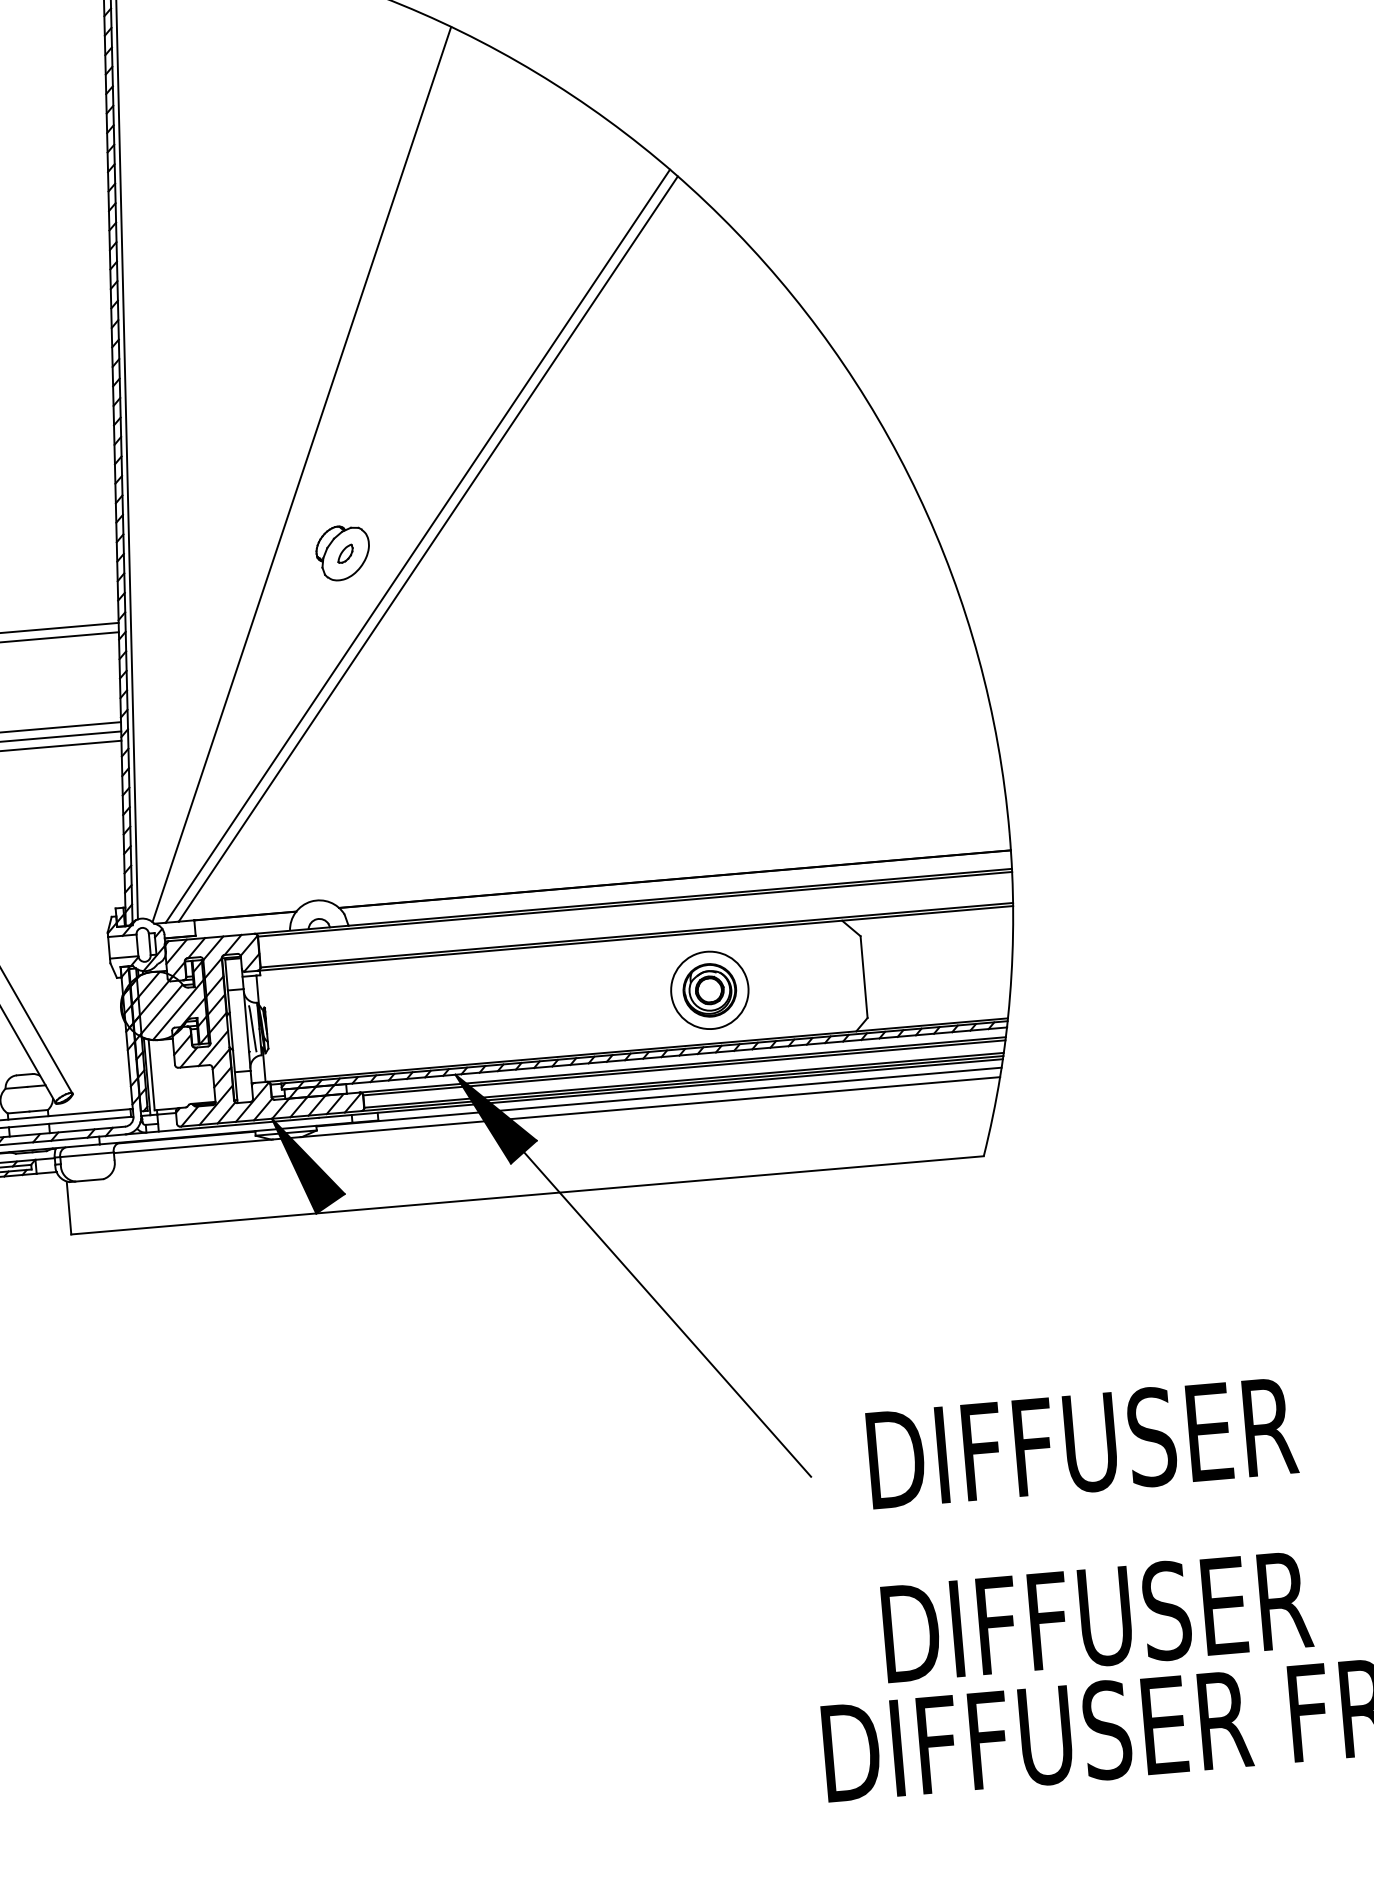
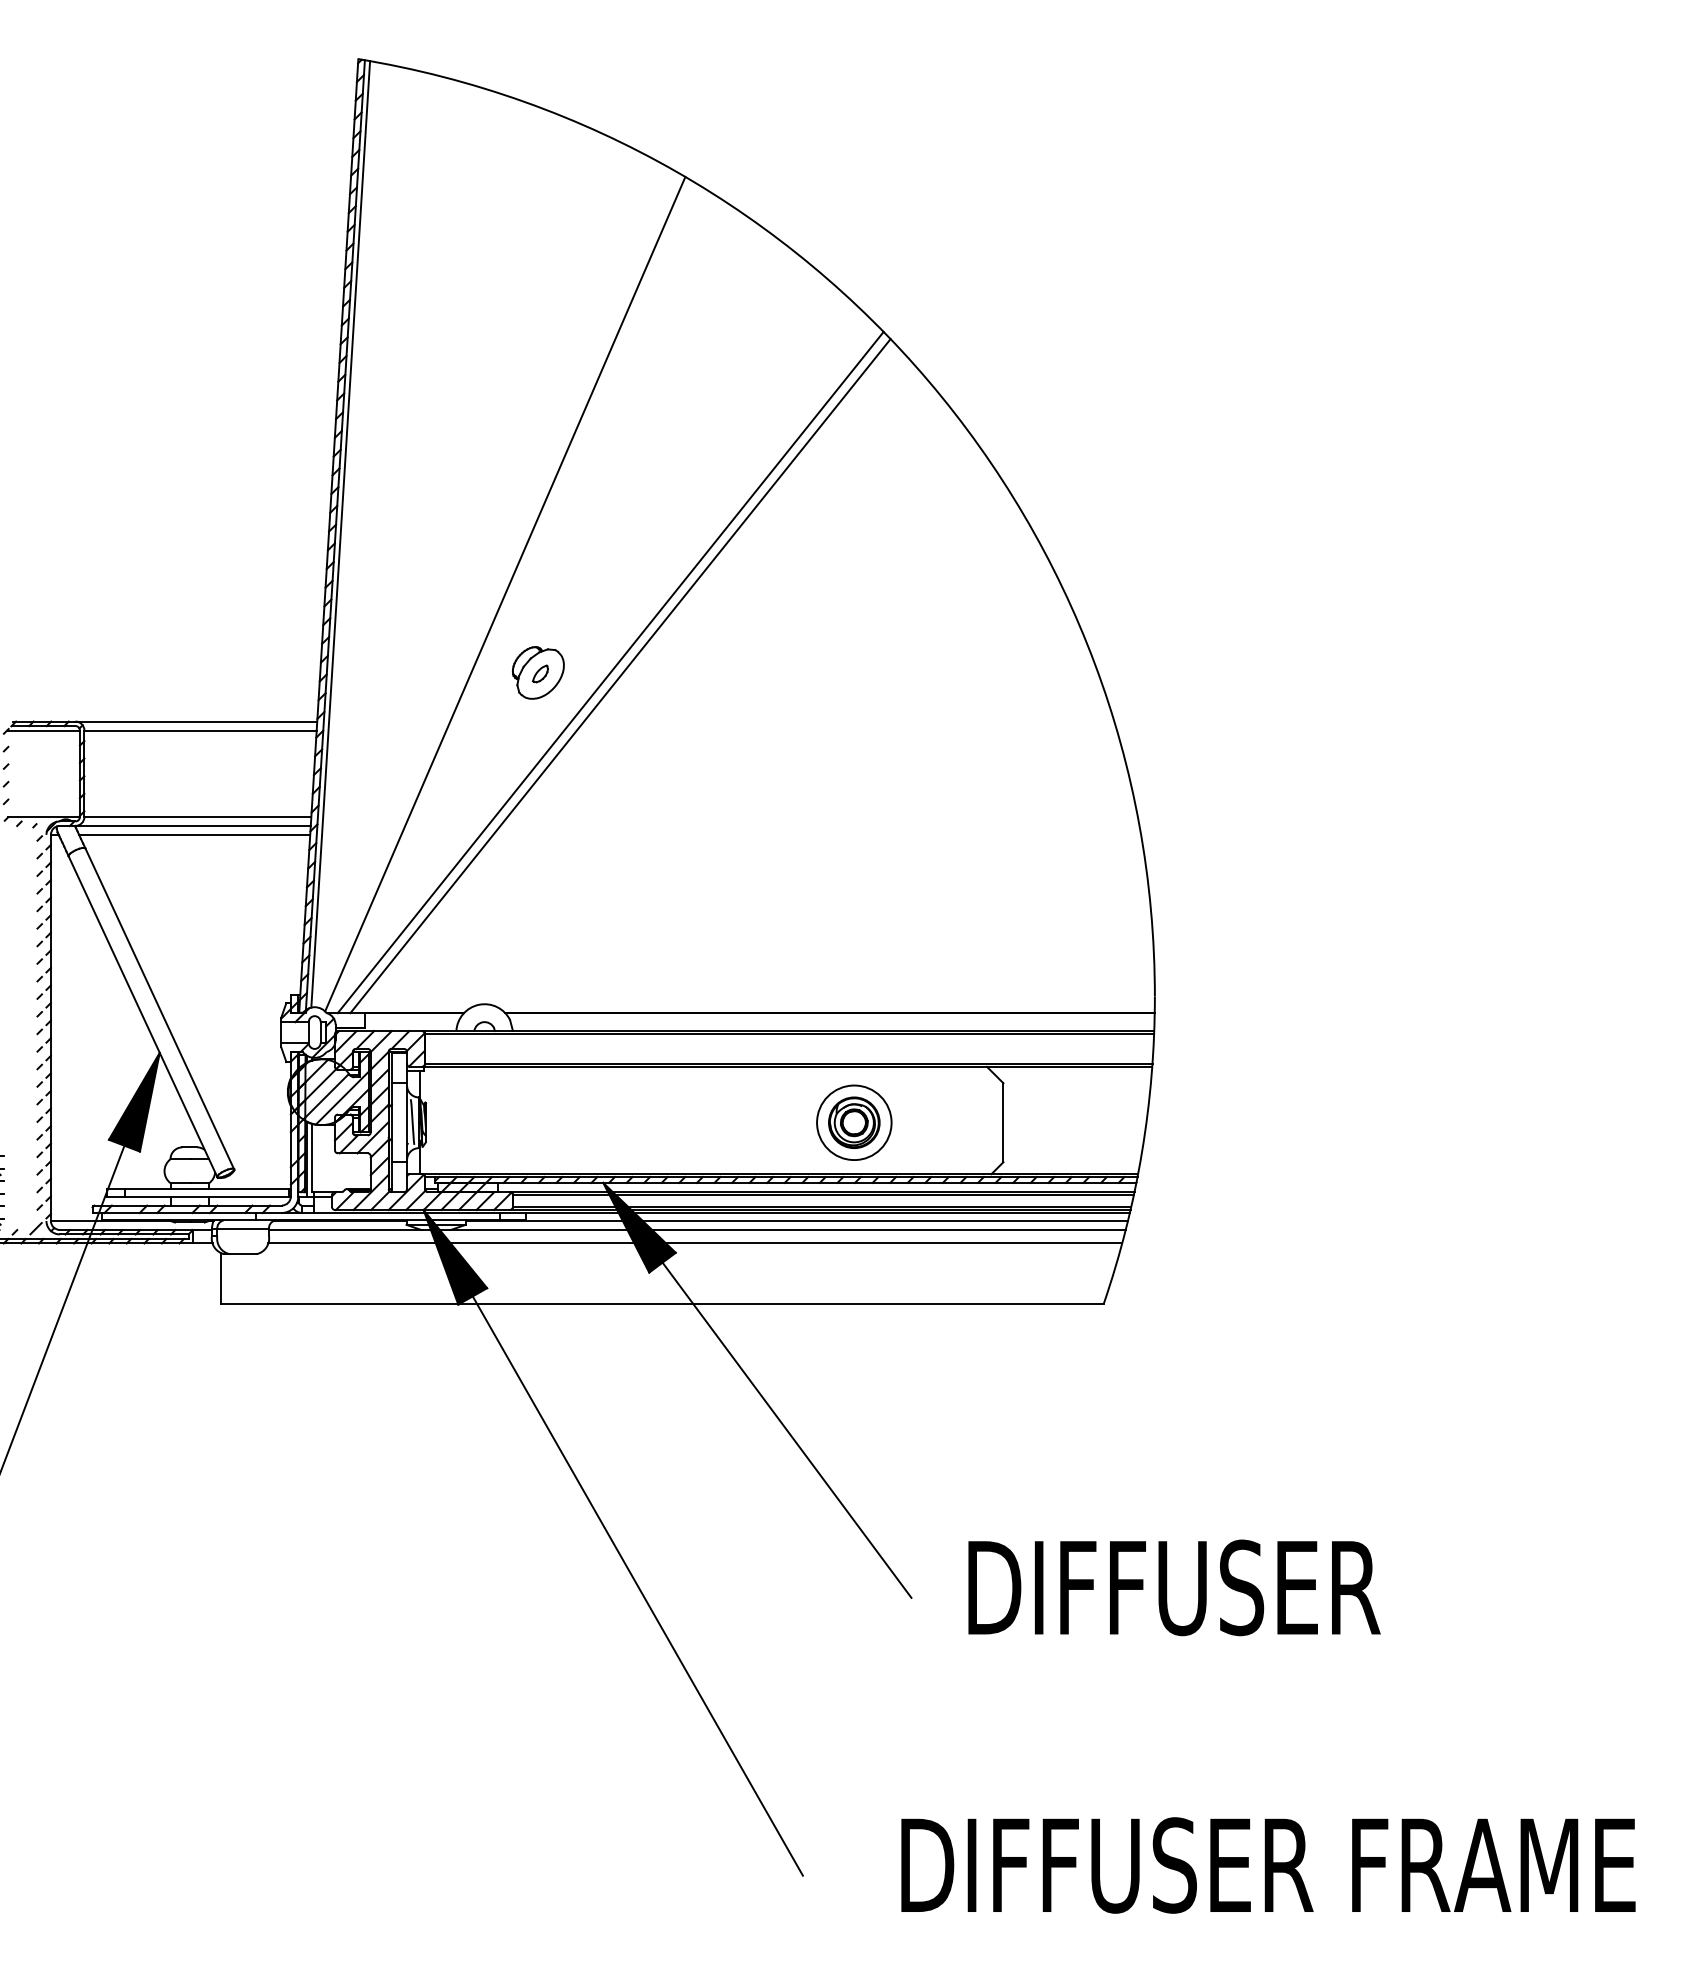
line: (556, 1129) -> (695, 1243), added
line: (526, 1488) -> (637, 1585), added
part: (1089, 1617) -> (1167, 1755), removed

